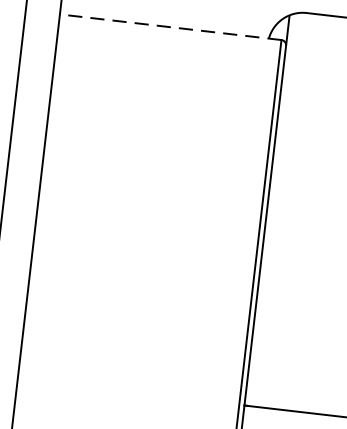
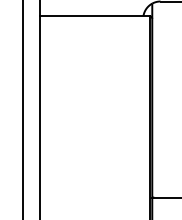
line: (170, 27) -> (94, 16), dashed -> solid

